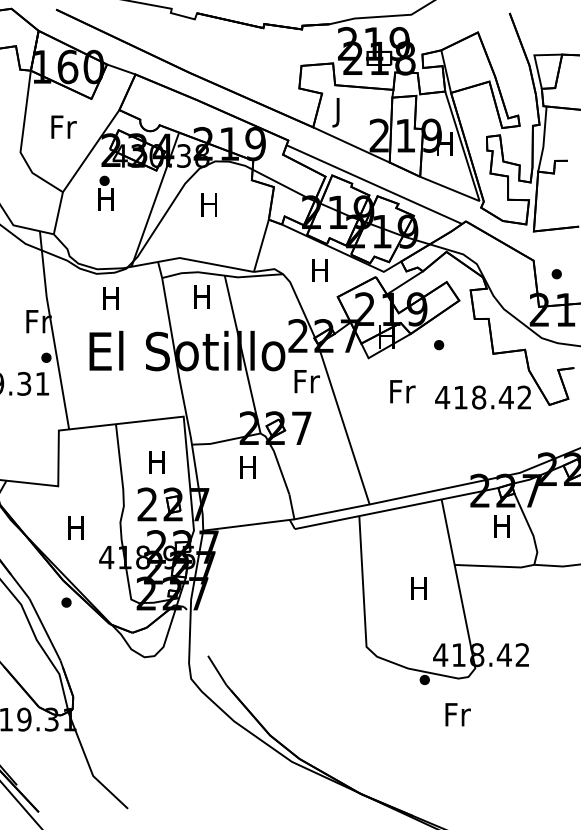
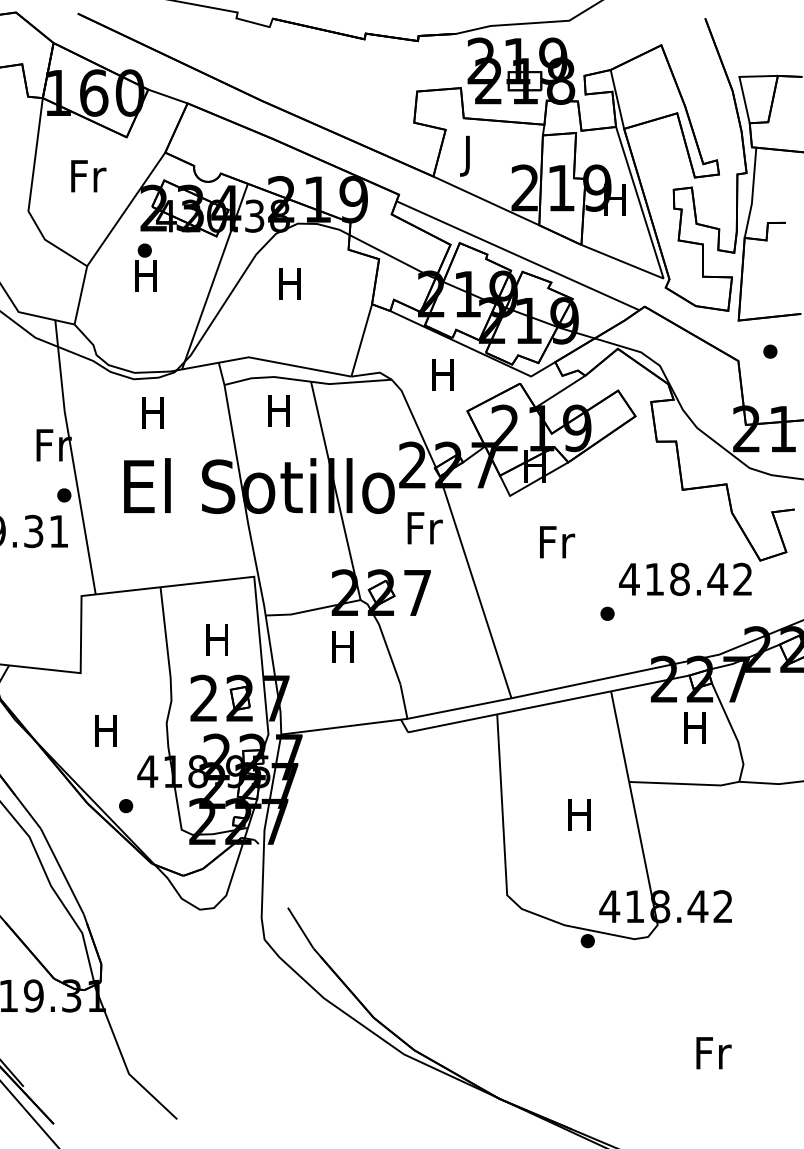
part: (556, 274) -> (770, 351), moved
part: (439, 344) -> (607, 613), moved
text: (483, 396) -> (685, 578), moved
part: (66, 602) -> (126, 806), moved
text: (457, 714) -> (713, 1053), moved

